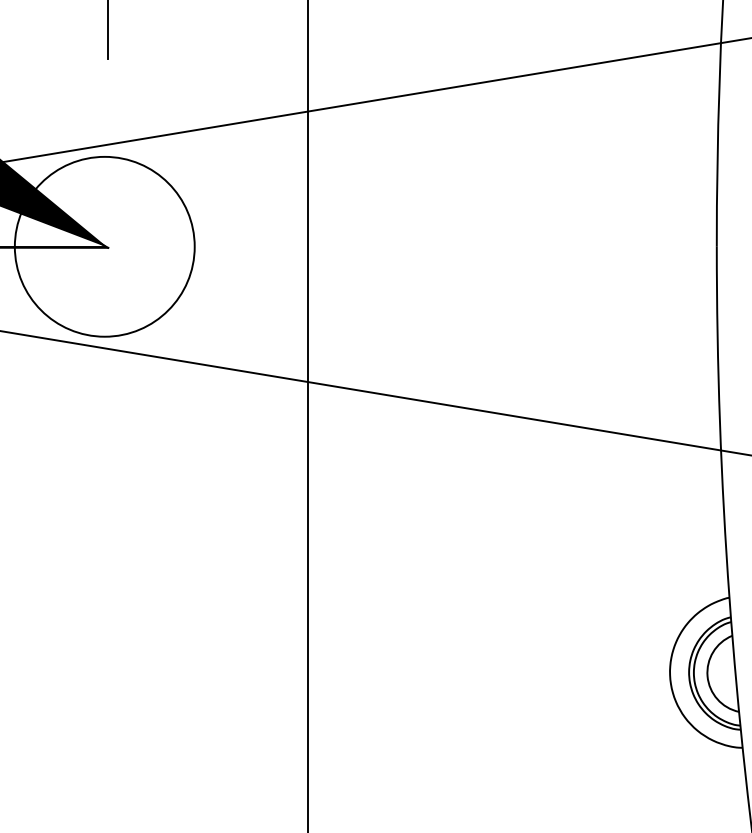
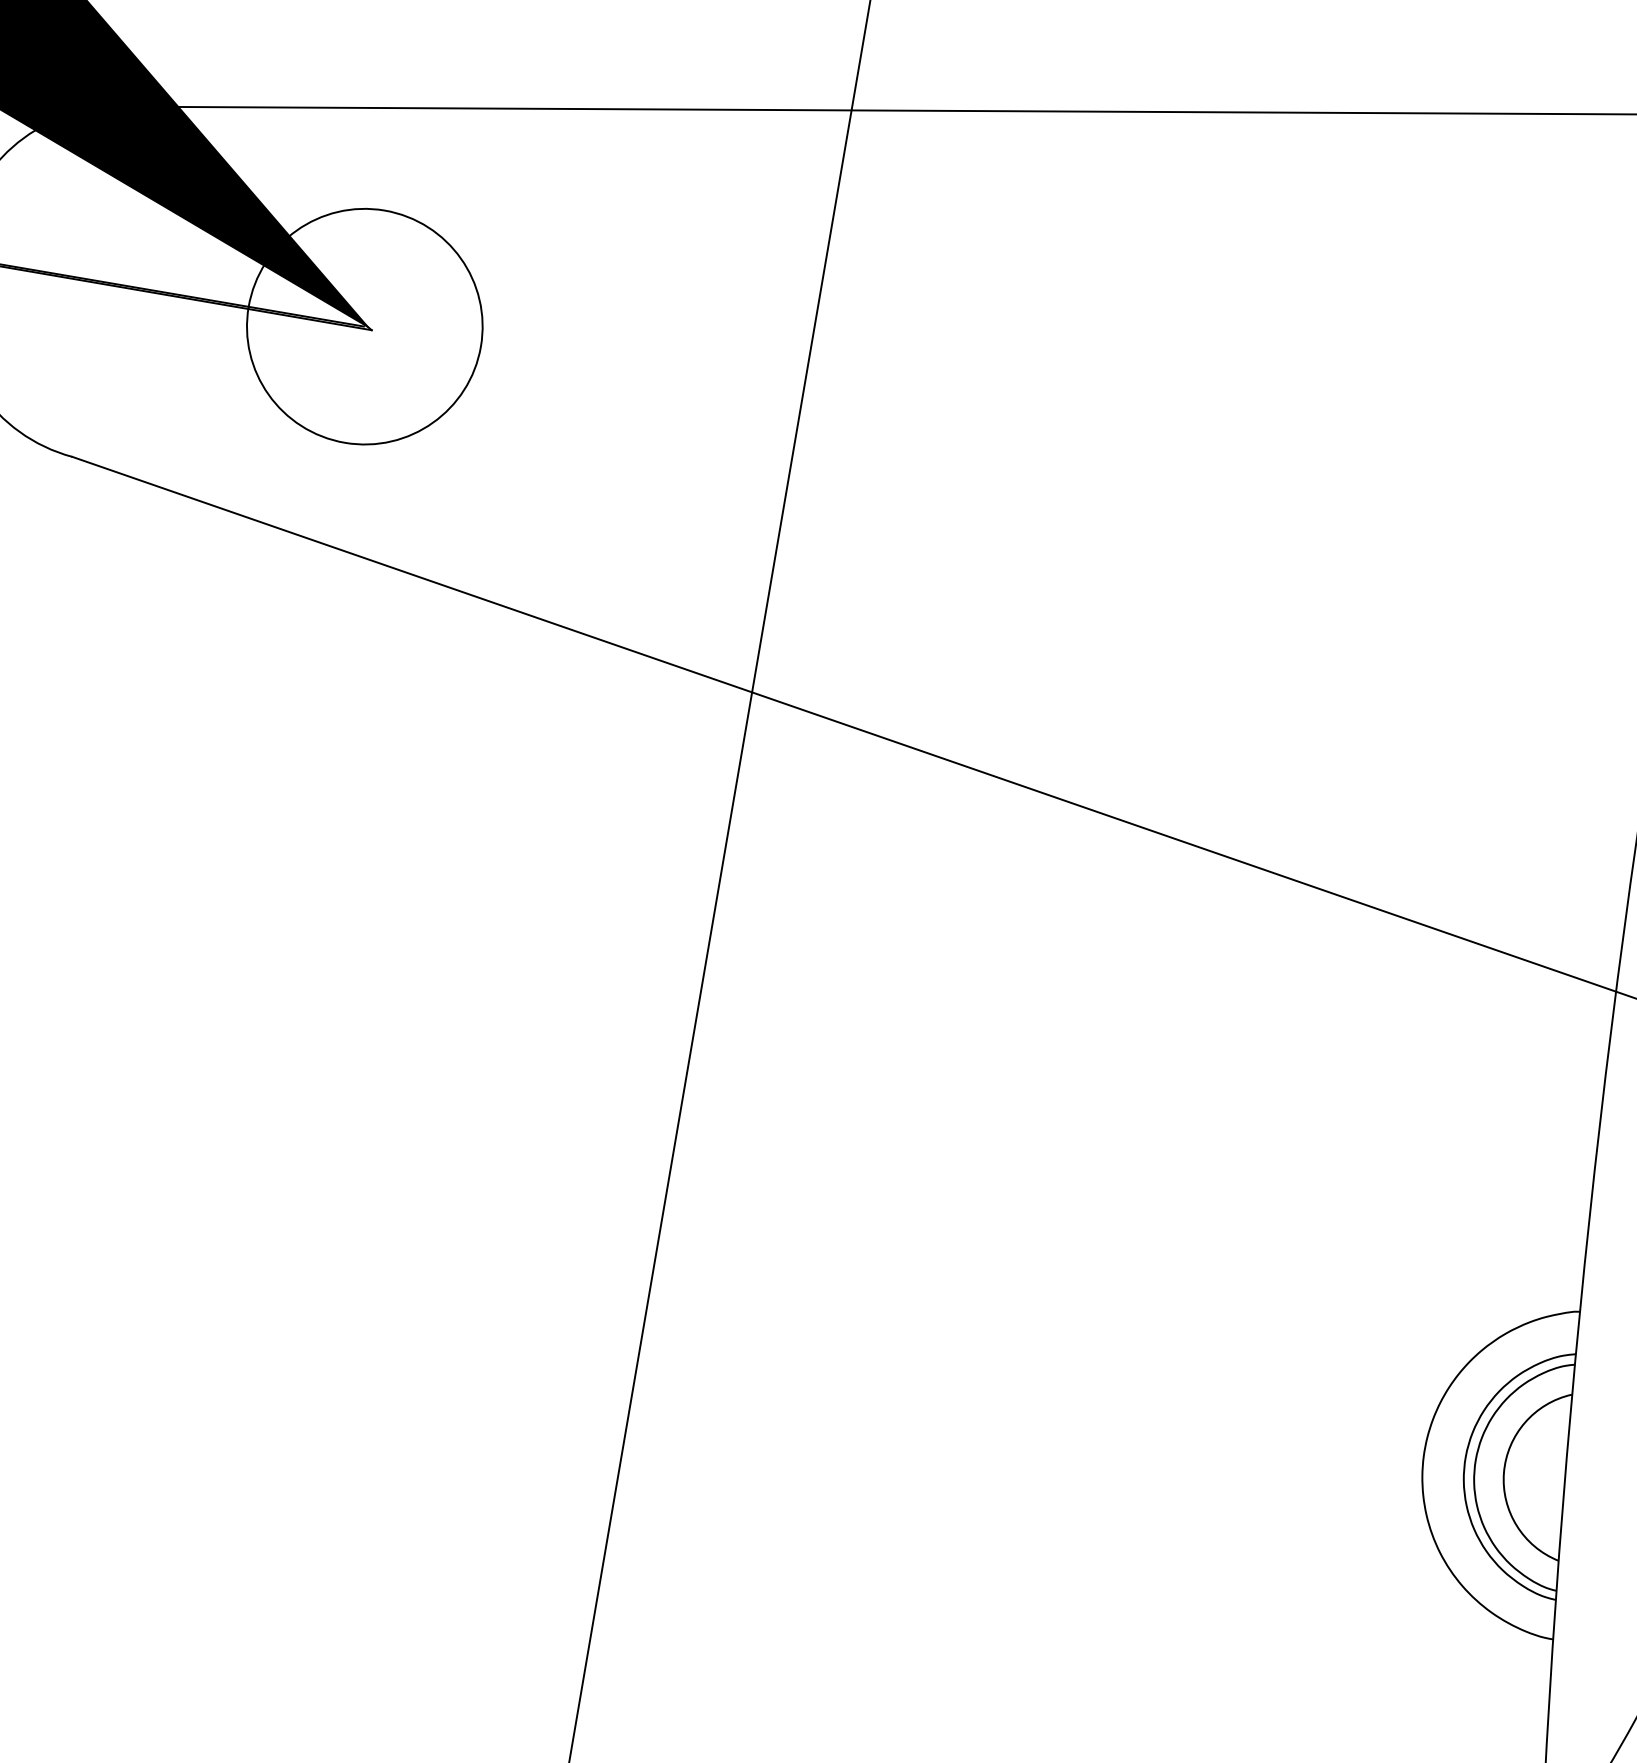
circle: (104, 246) -> (364, 325), size x0.6

